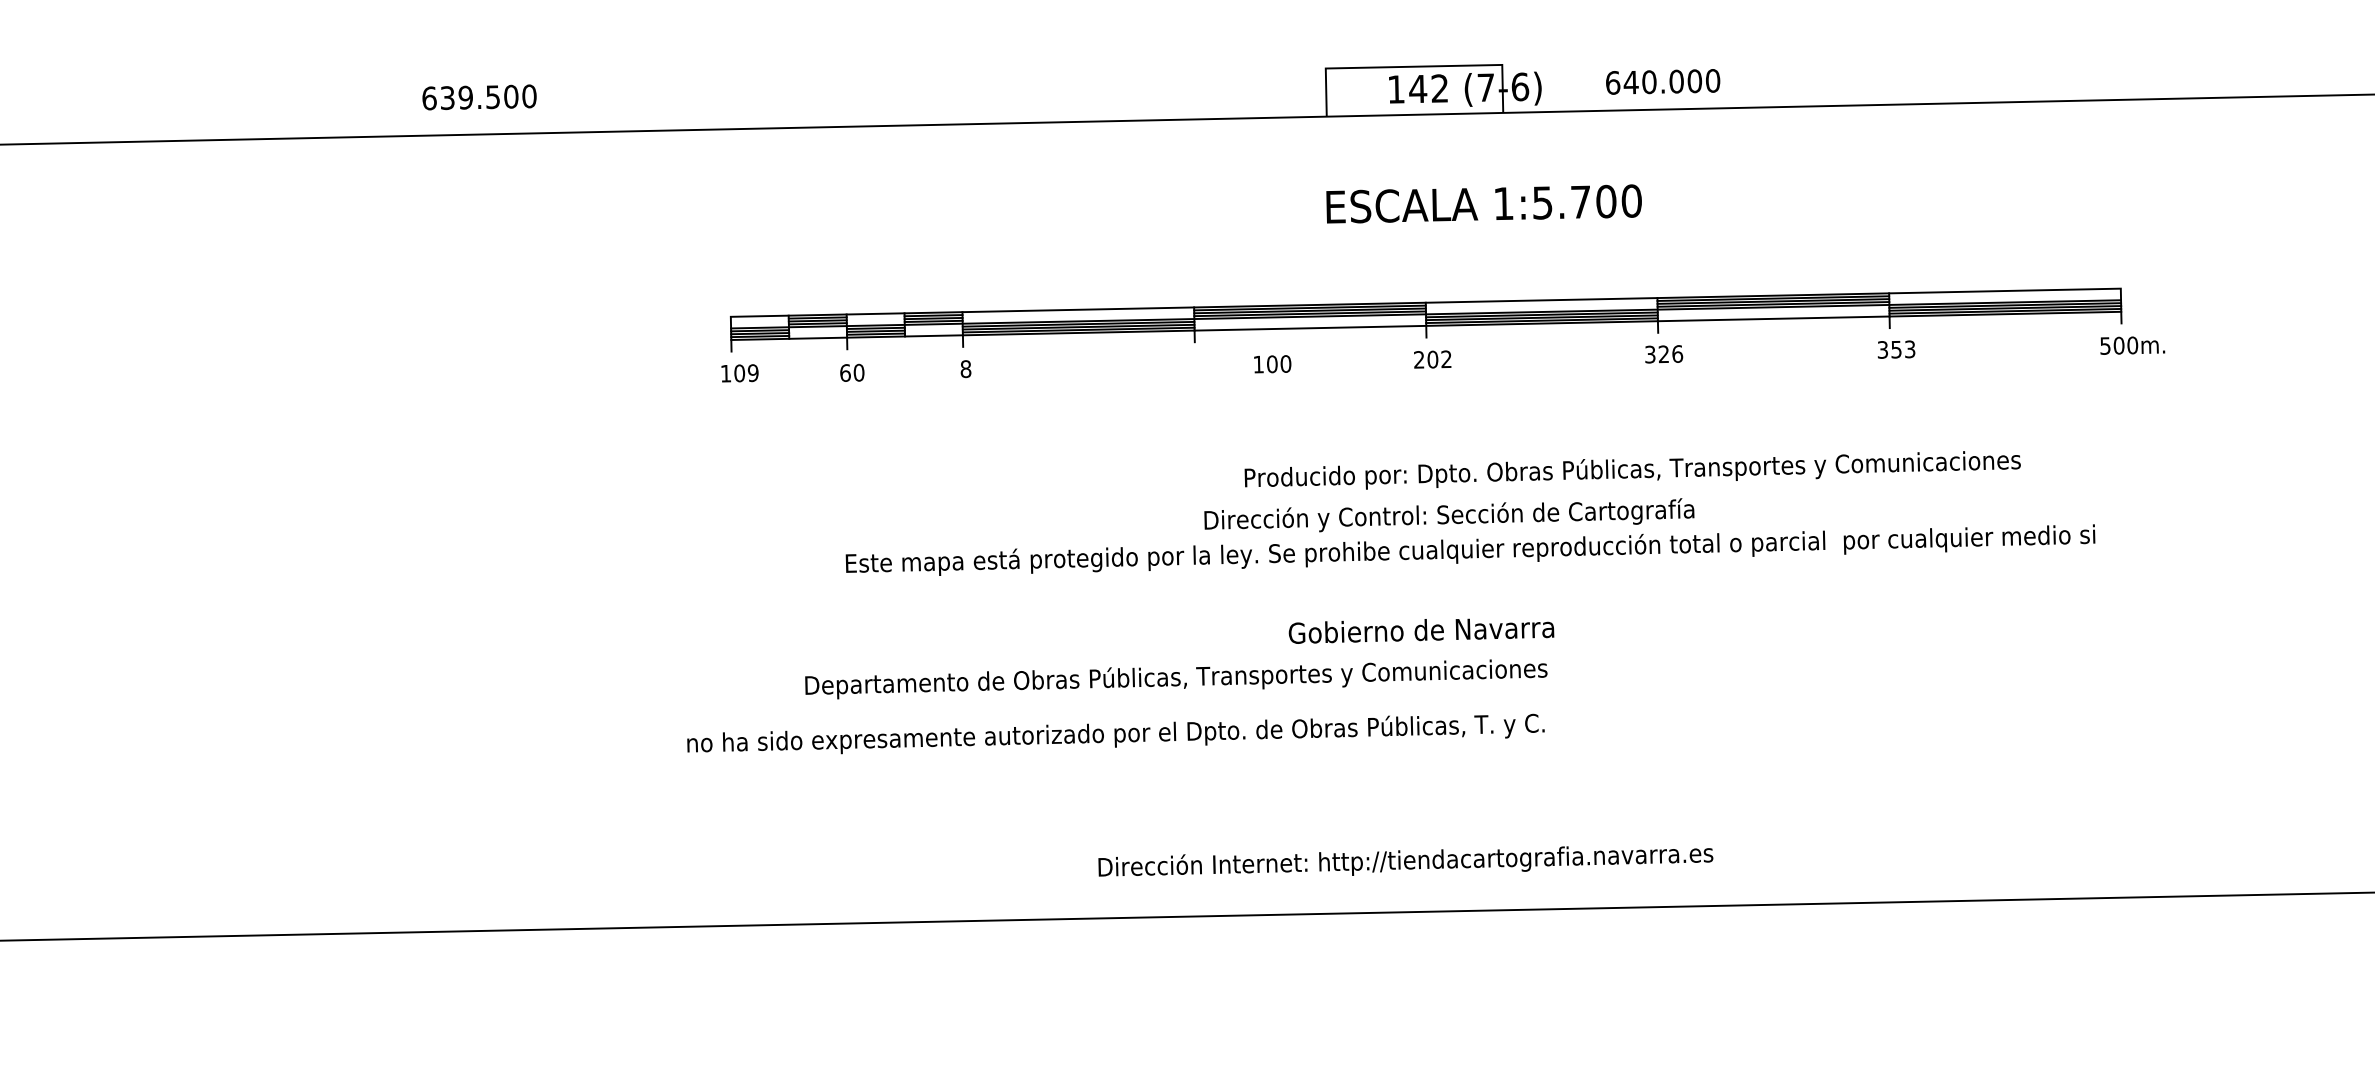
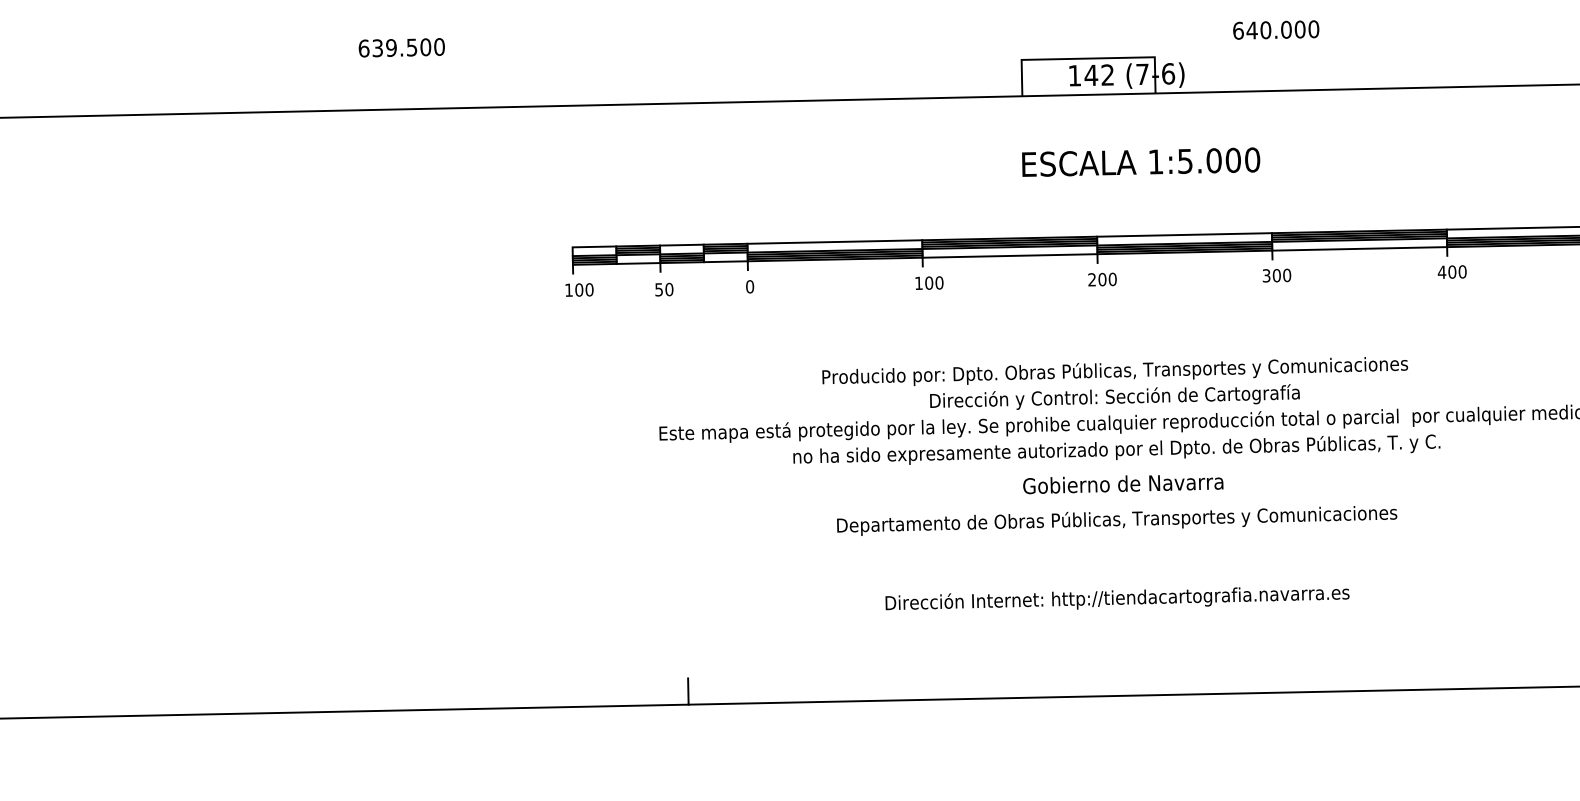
text: (1663, 81) -> (1276, 29), moved
text: (479, 97) -> (401, 47), moved
text: (1580, 201) -> (1213, 160), 1:5.700 -> 1:5.000
text: (1896, 349) -> (1452, 271), 353 -> 400
text: (1670, 354) -> (1281, 275), 326 -> 300
text: (1446, 359) -> (1112, 279), 202 -> 200
text: (1272, 364) -> (929, 283), moved
text: (965, 368) -> (749, 286), 8 -> 0
text: (752, 373) -> (588, 290), 109 -> 100
text: (845, 373) -> (659, 290), 60 -> 50
text: (1632, 470) -> (1114, 371), moved
text: (1421, 630) -> (1123, 484), moved
text: (1176, 679) -> (1117, 521), moved
text: (1115, 733) -> (1116, 449), moved
text: (1405, 861) -> (1117, 598), moved
line: (883, 905) -> (687, 691), added

